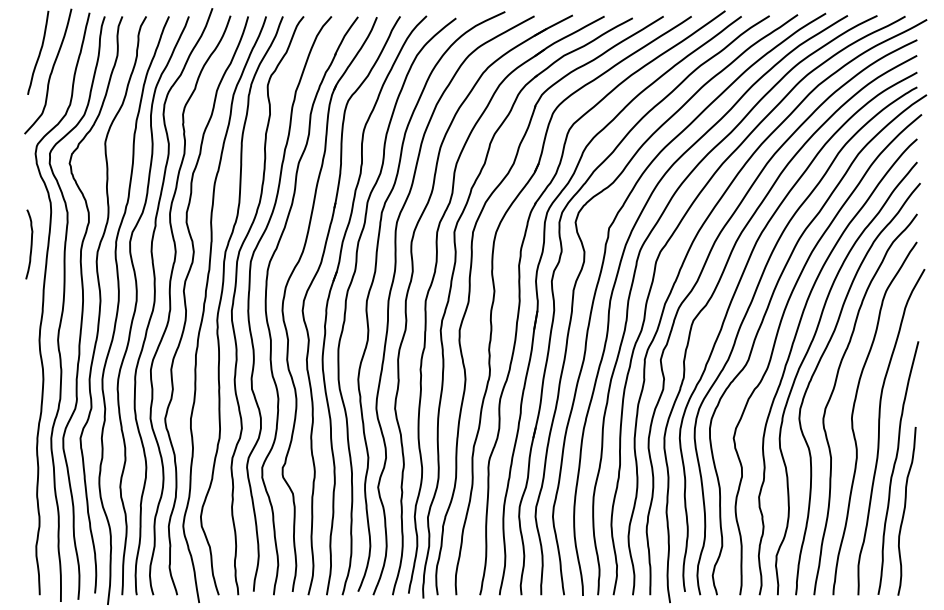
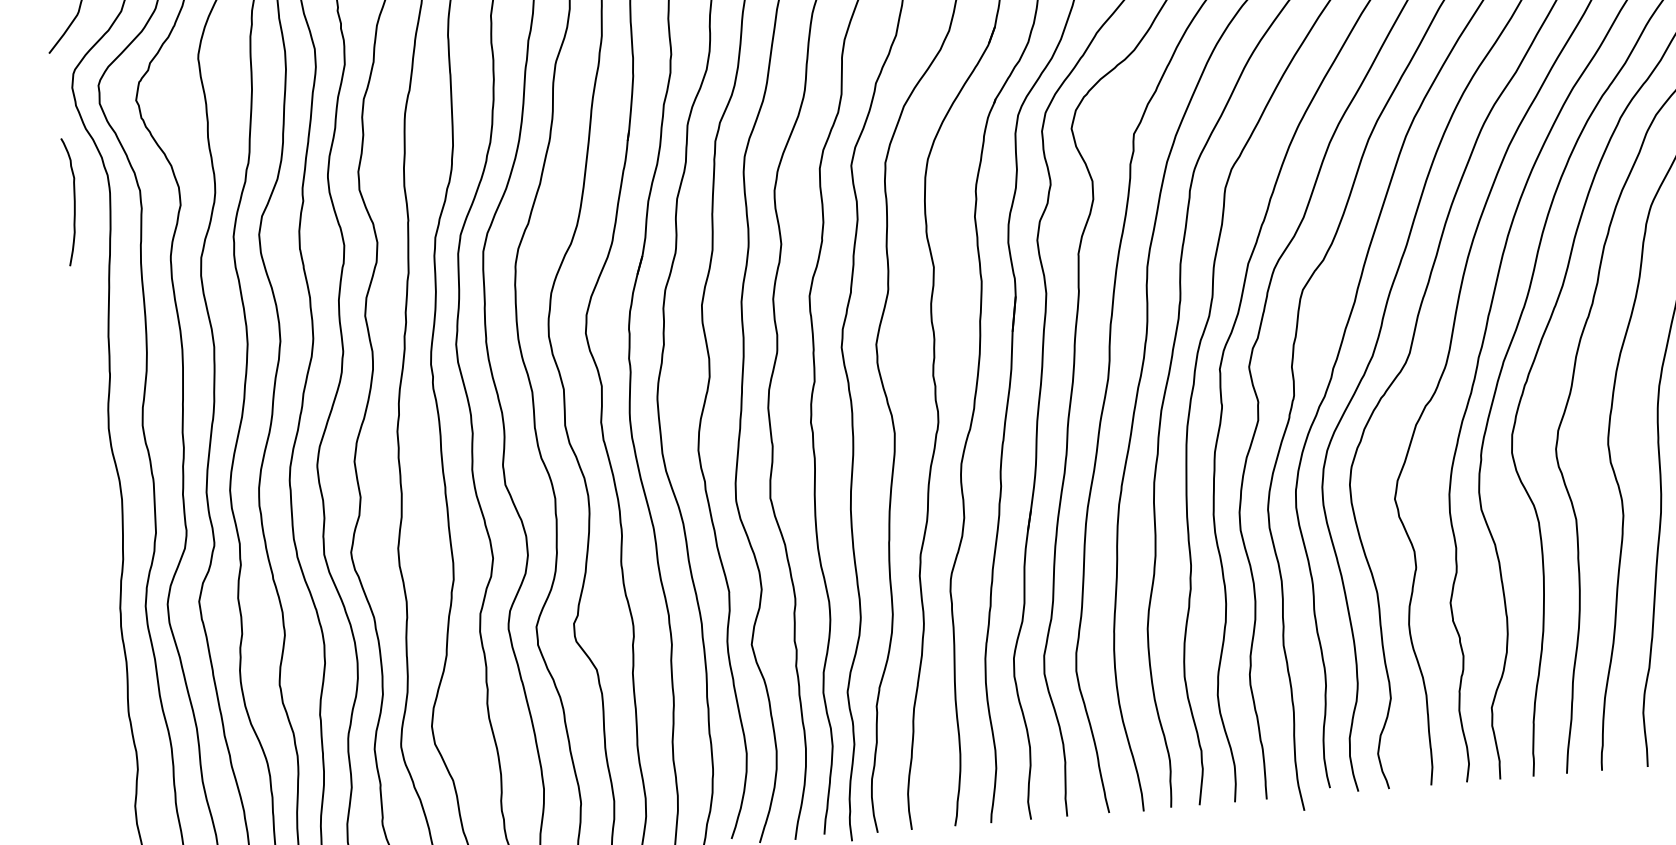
curve: (30, 244) -> (72, 201), moved

